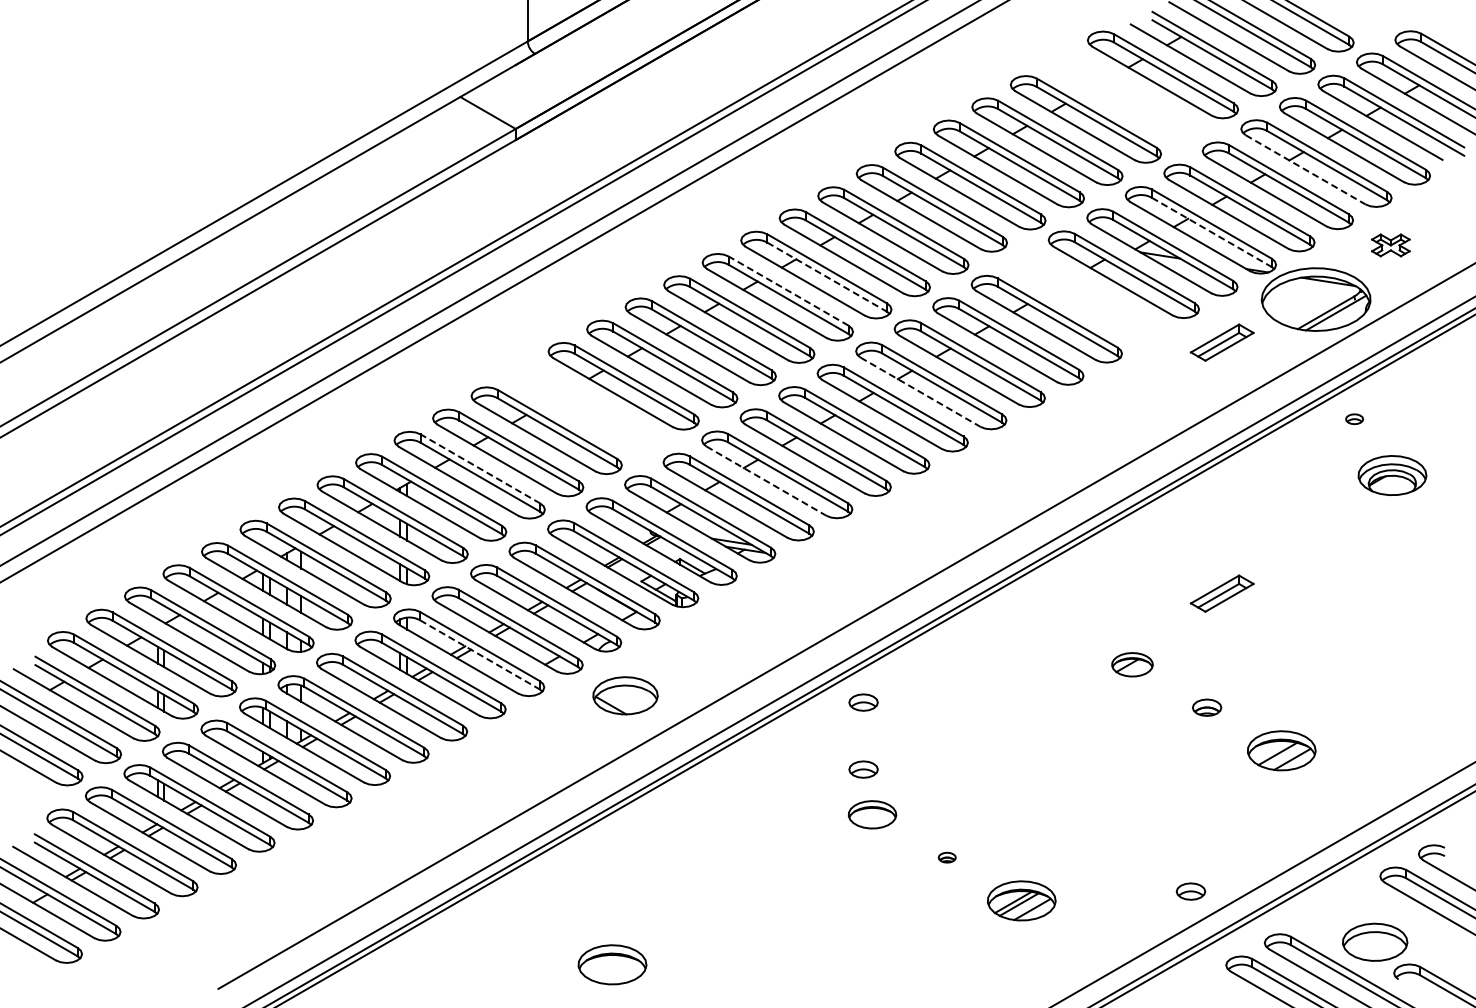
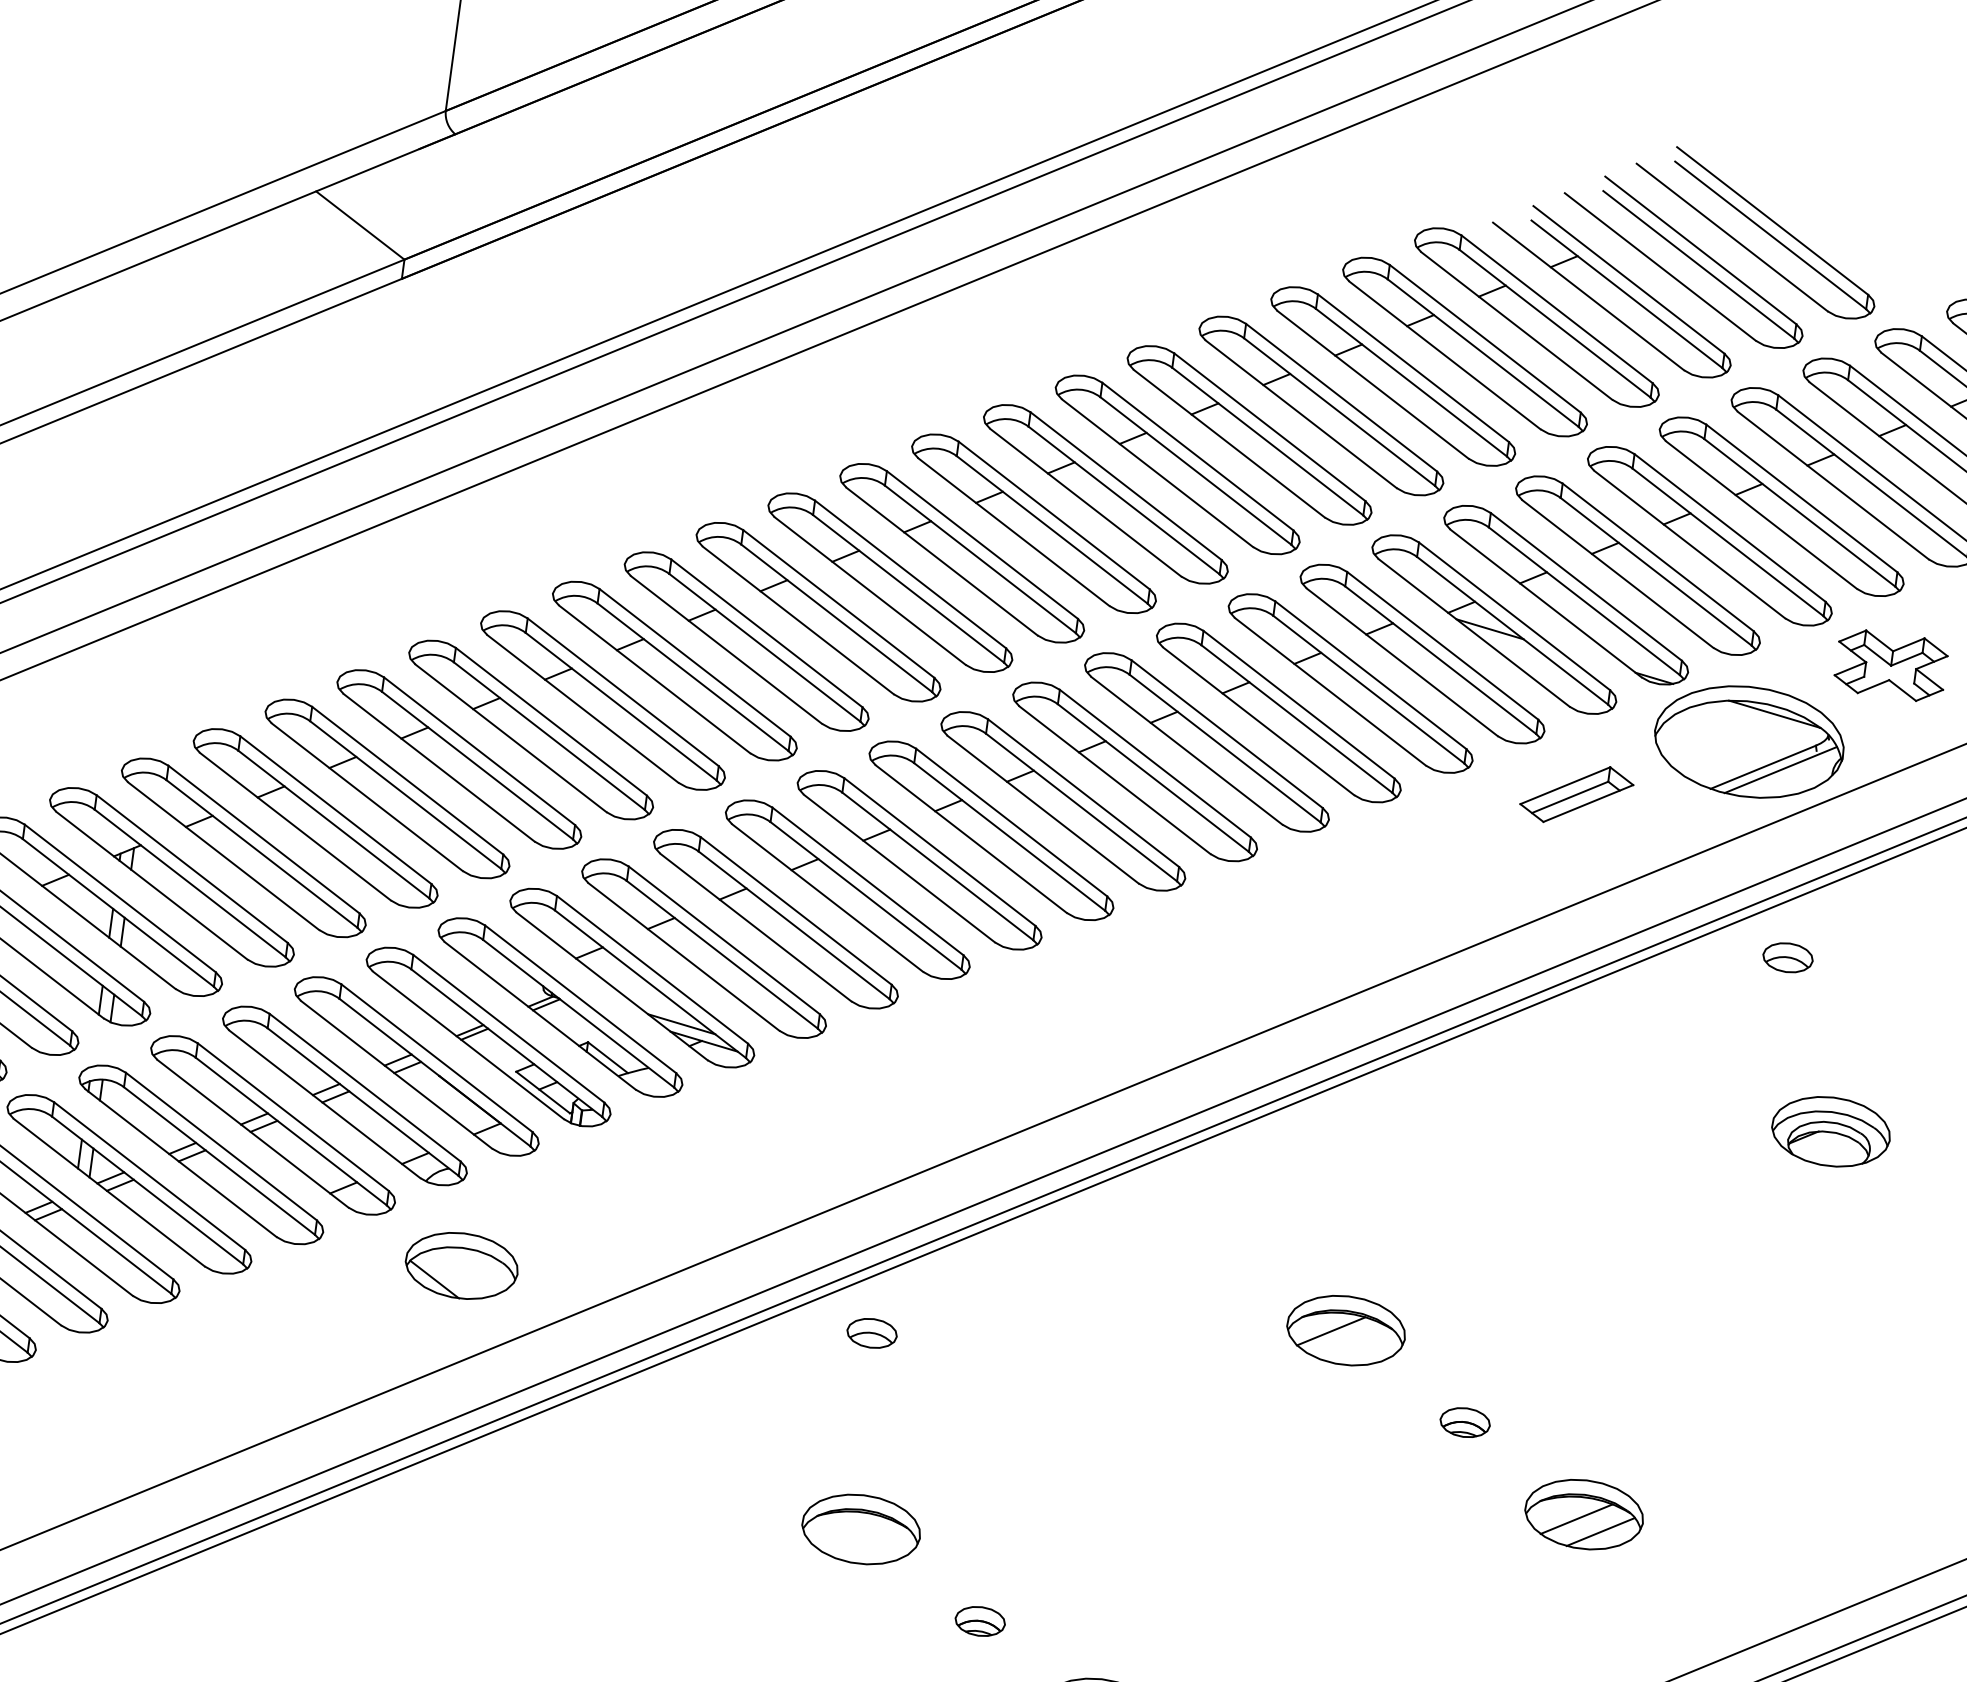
part: (1124, 96) -> (1465, 345), added
line: (1306, 170) -> (1762, 516), dashed -> solid
line: (1212, 232) -> (1585, 601), dashed -> solid
part: (1390, 245) -> (1890, 665), size x1.67
line: (827, 277) -> (909, 589), dashed -> solid
line: (788, 290) -> (838, 602), dashed -> solid
part: (1085, 296) -> (1351, 682), added
line: (920, 392) -> (1043, 810), dashed -> solid
part: (585, 408) -> (459, 759), added
part: (1354, 419) -> (1787, 958), size x1.67
line: (480, 468) -> (264, 838), dashed -> solid
part: (1392, 475) -> (1831, 1131), moved
line: (766, 481) -> (755, 928), dashed -> solid
part: (1221, 593) -> (1516, 1228), removed
line: (480, 655) -> (220, 1162), dashed -> solid
part: (1132, 664) -> (1346, 1330), size x1.67
part: (863, 769) -> (856, 1449), removed
part: (872, 814) -> (861, 1529), size x1.43
part: (947, 857) -> (981, 1621), size x1.67

